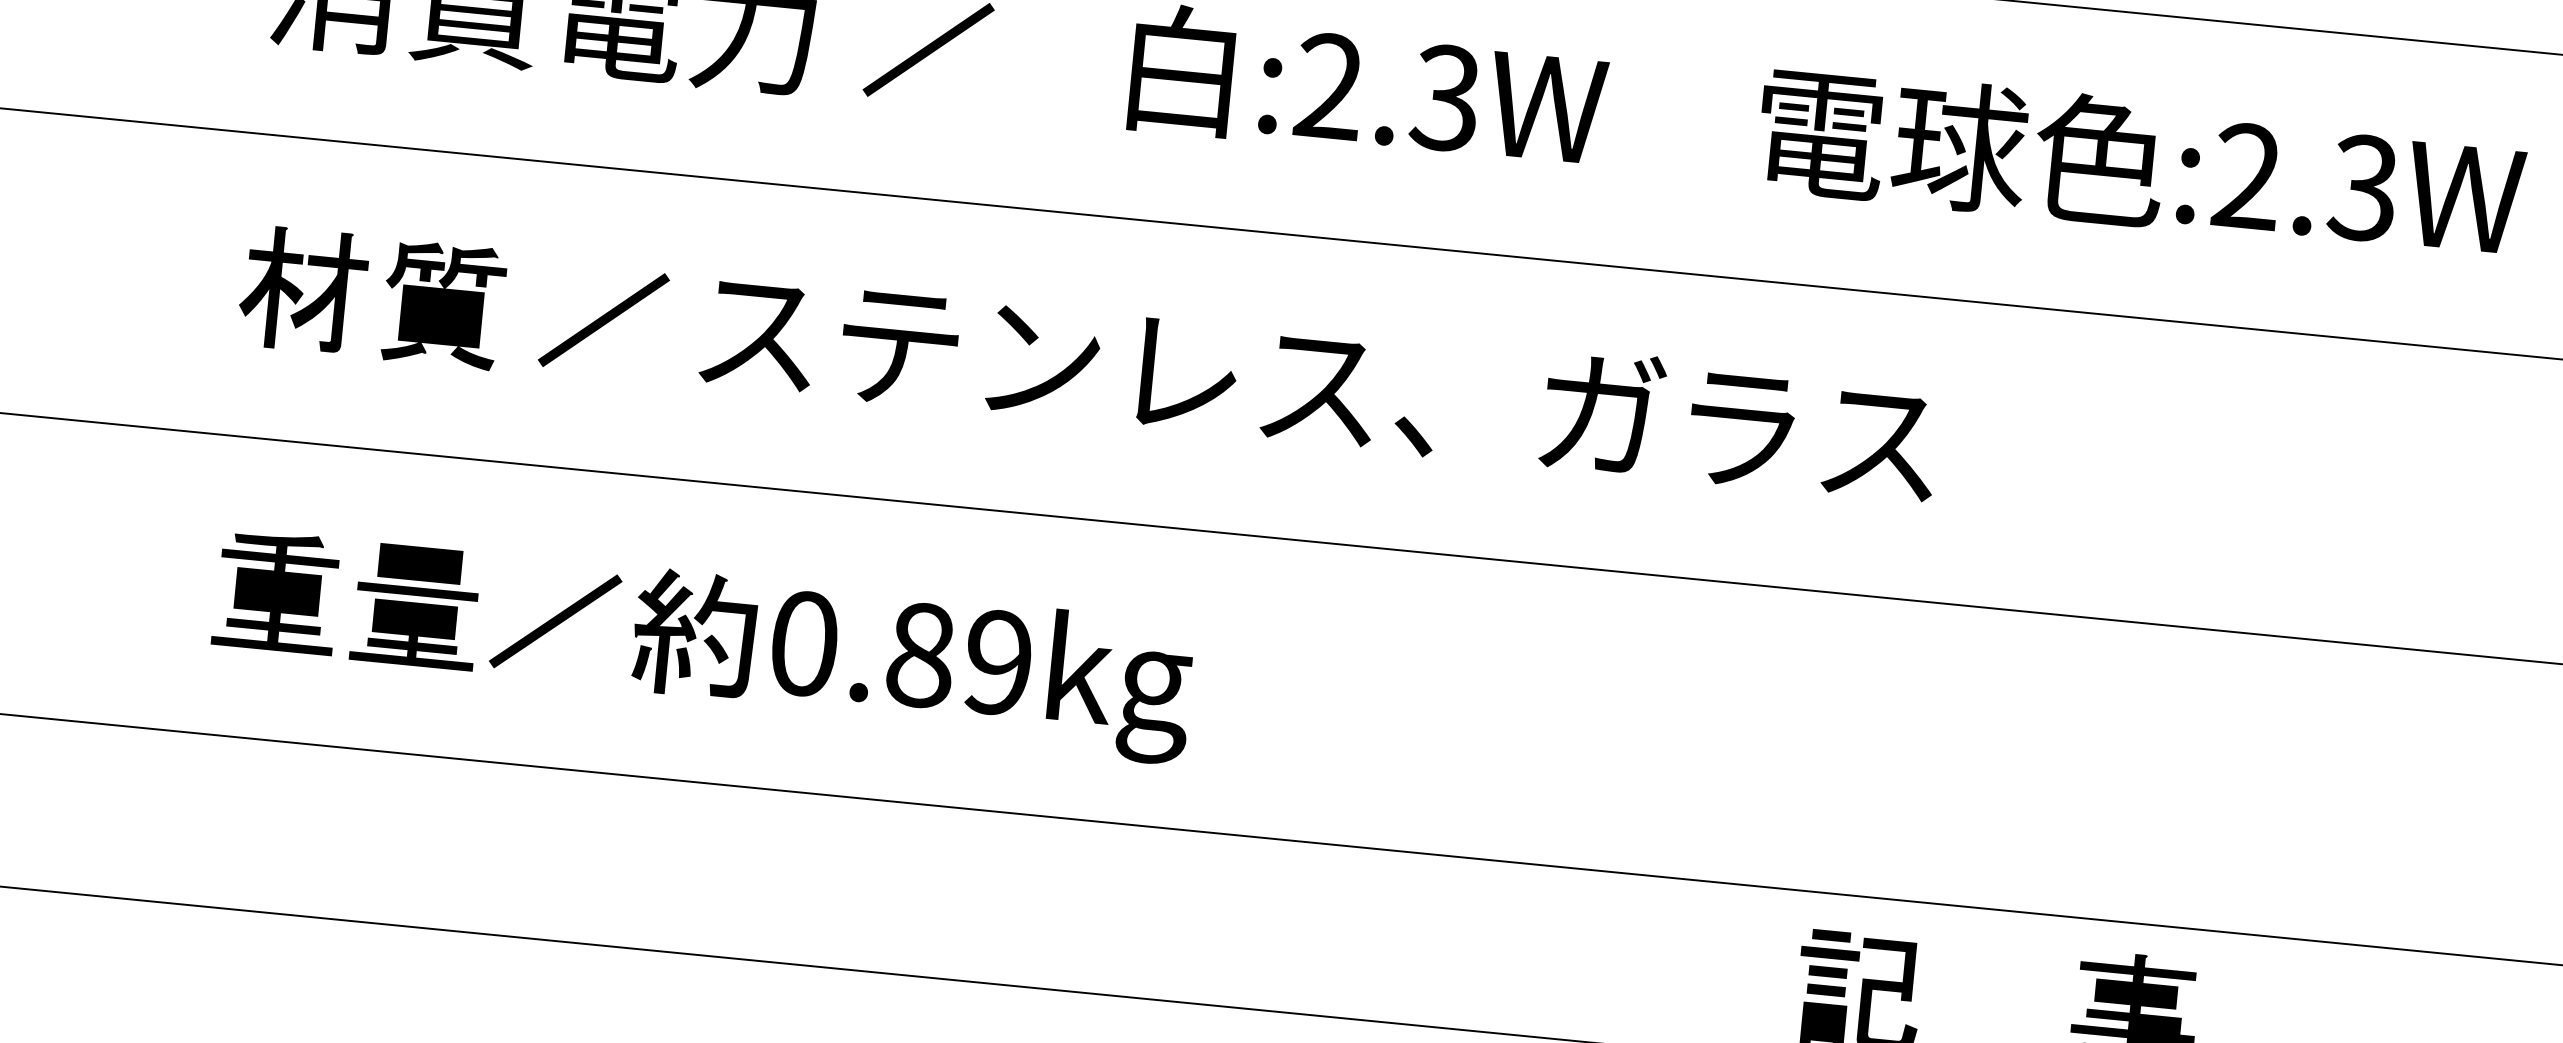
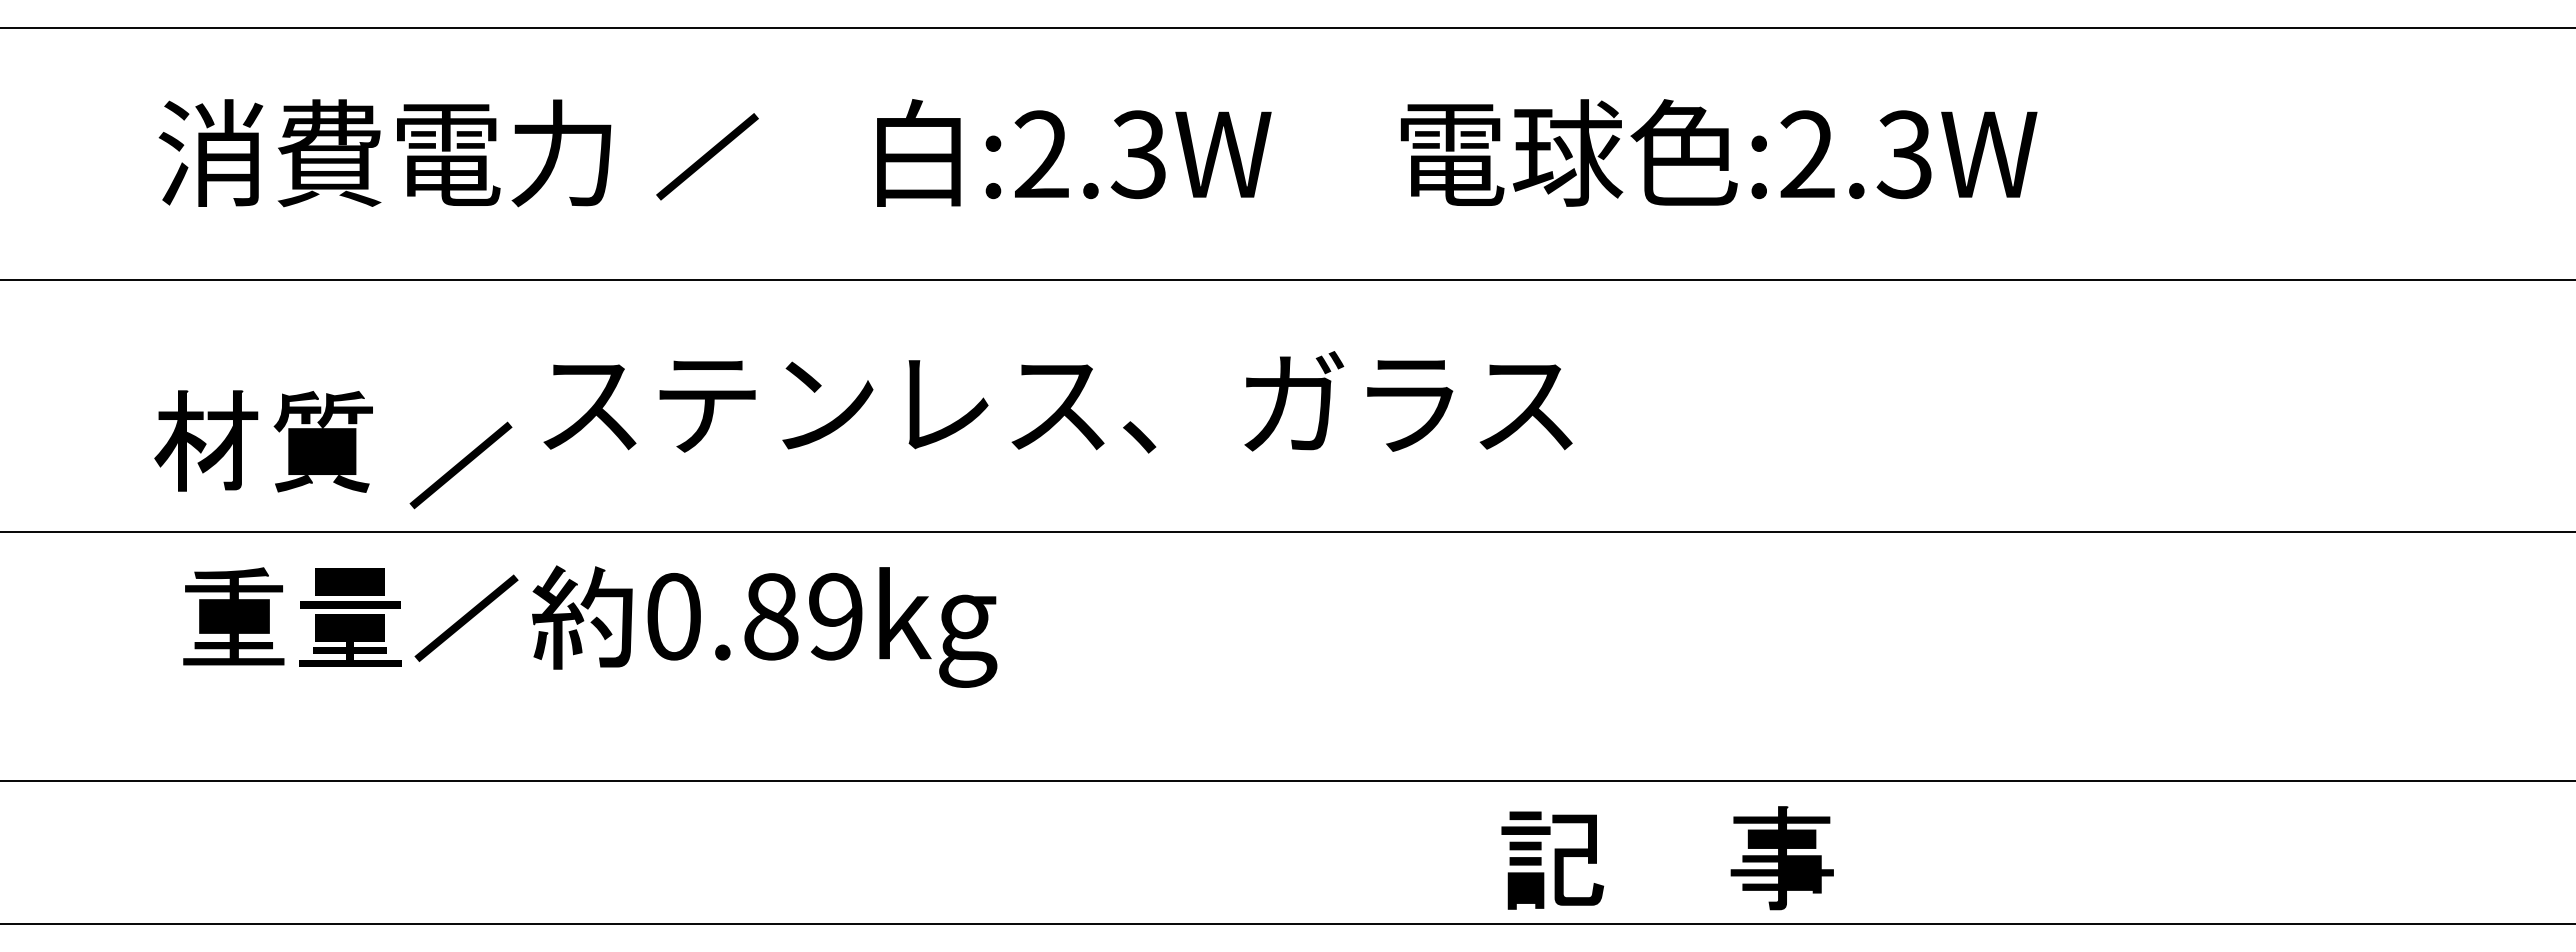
part: (387, 283) -> (275, 428), moved
part: (603, 320) -> (460, 465), moved
part: (703, 645) -> (590, 626), moved

